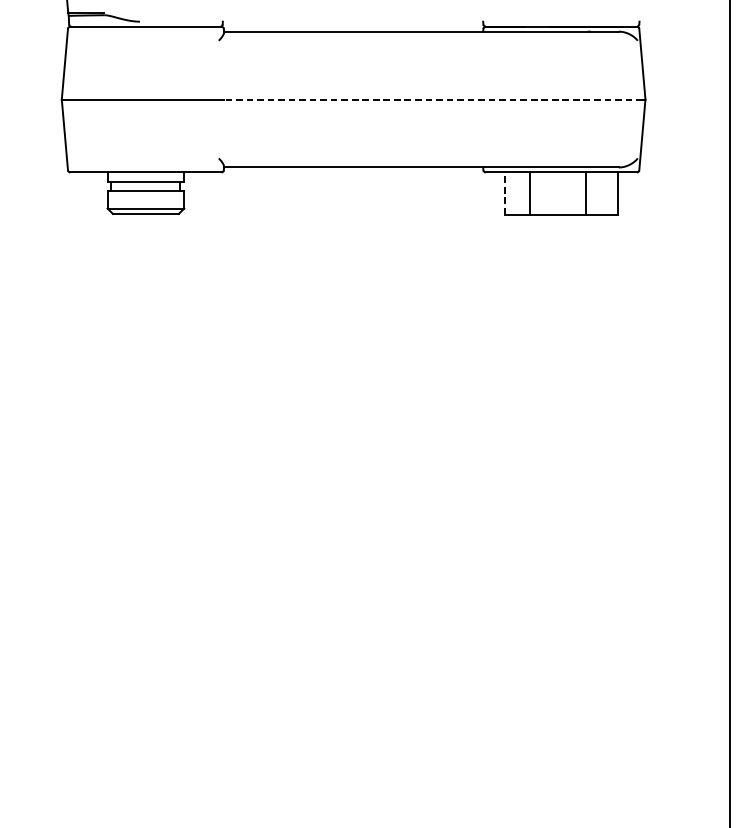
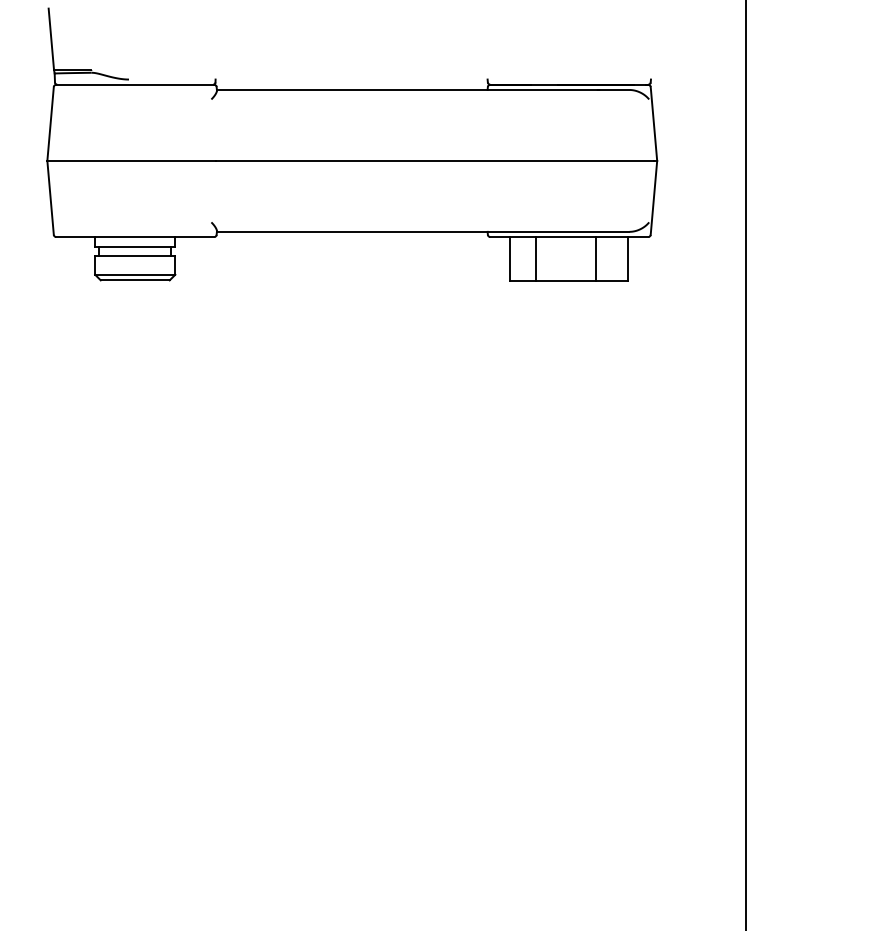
line: (432, 99) -> (434, 160), dashed -> solid
line: (505, 192) -> (510, 258), dashed -> solid

